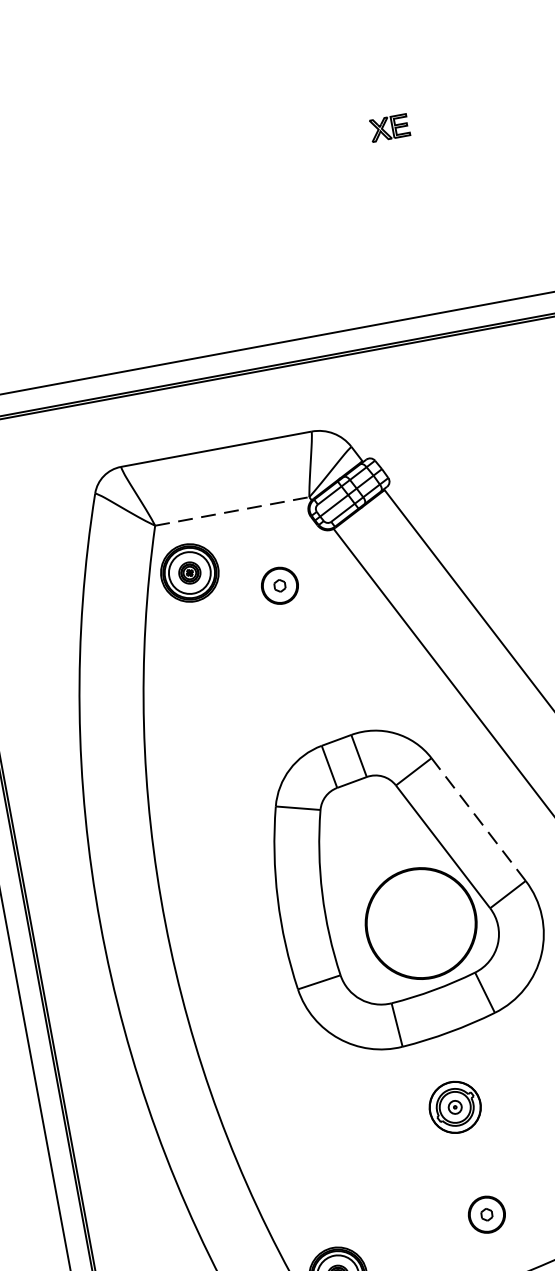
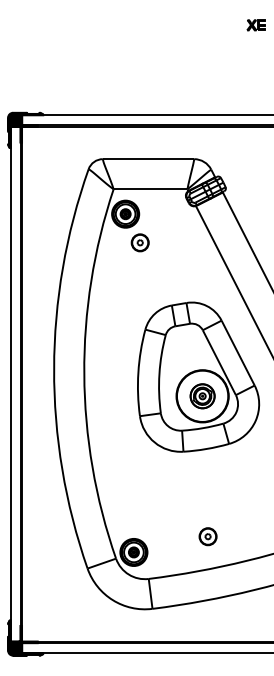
line: (232, 511) -> (150, 189), dashed -> solid
part: (278, 585) -> (139, 242), moved
line: (477, 818) -> (237, 352), dashed -> solid
part: (455, 1107) -> (202, 396), moved

